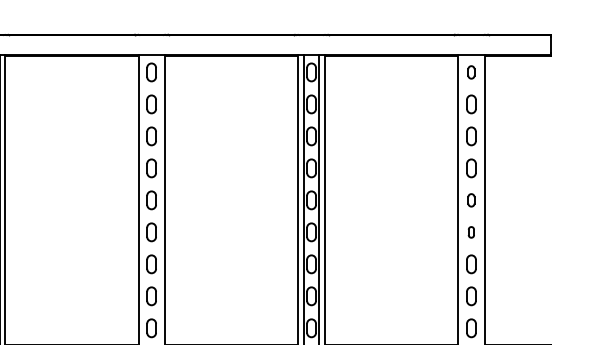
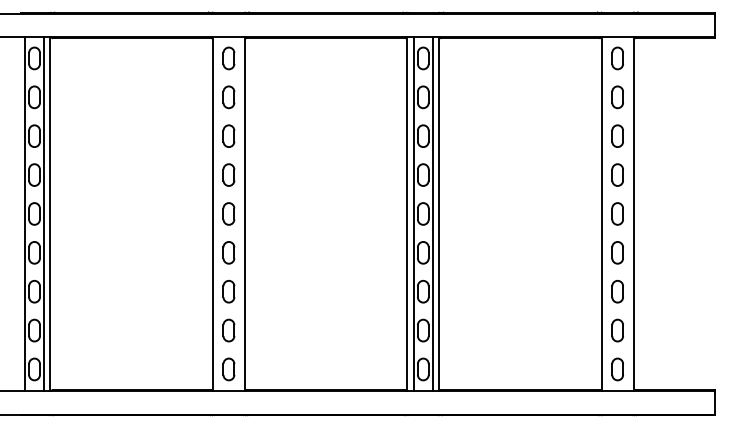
part: (471, 72) -> (617, 58), size x1.43
part: (471, 199) -> (617, 213), size x1.43
part: (471, 232) -> (617, 252), size x1.67

